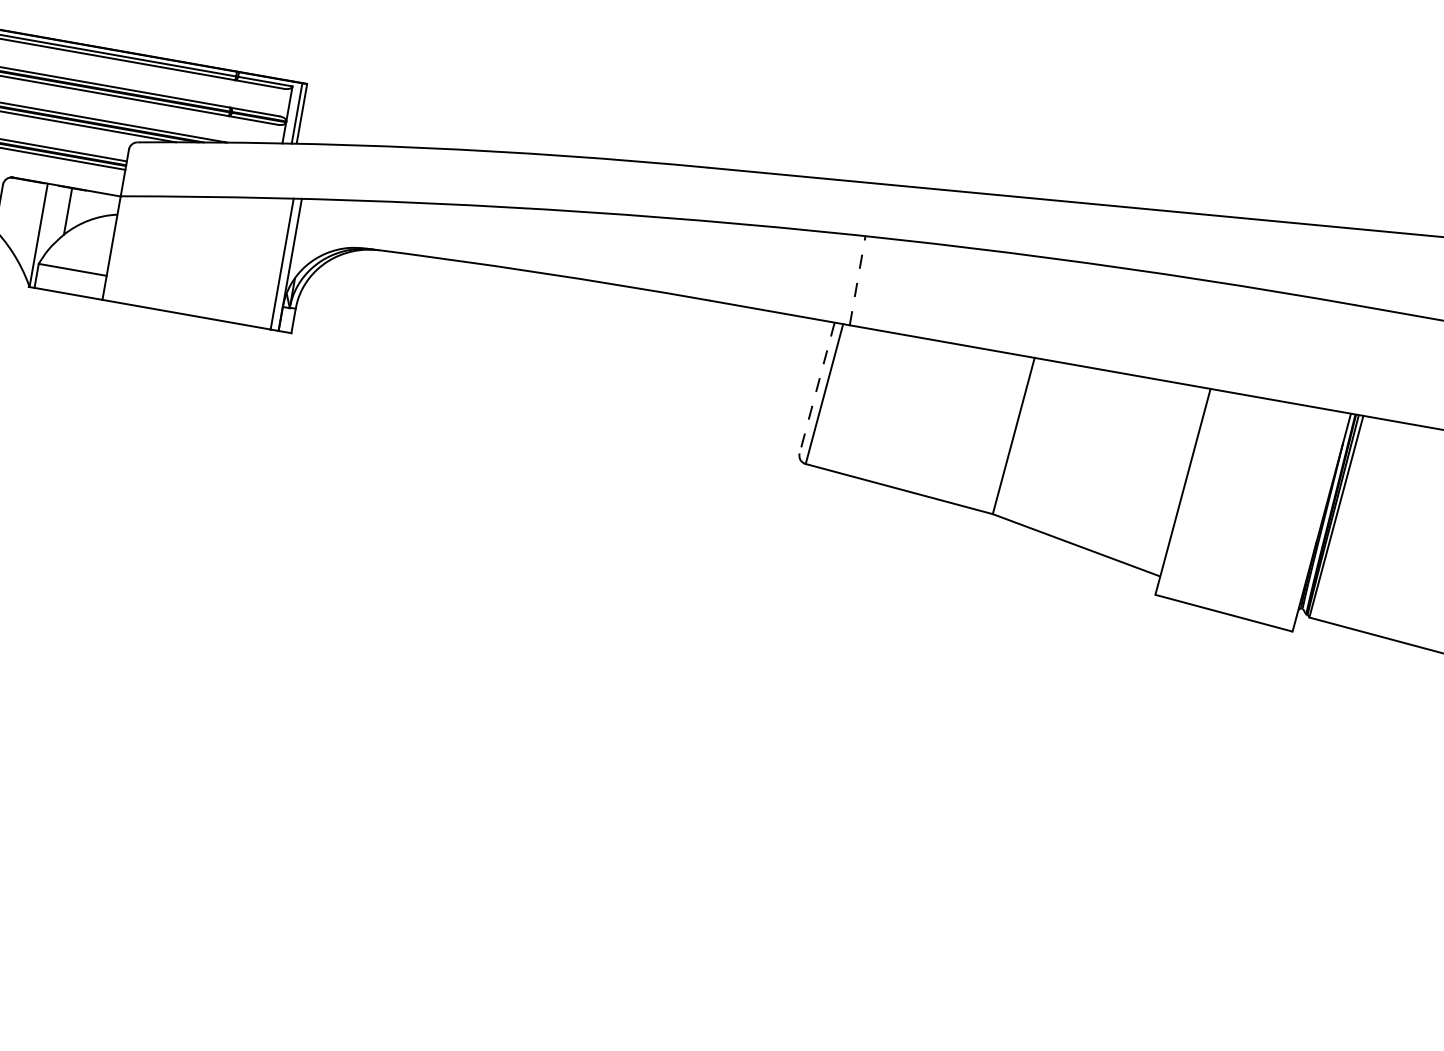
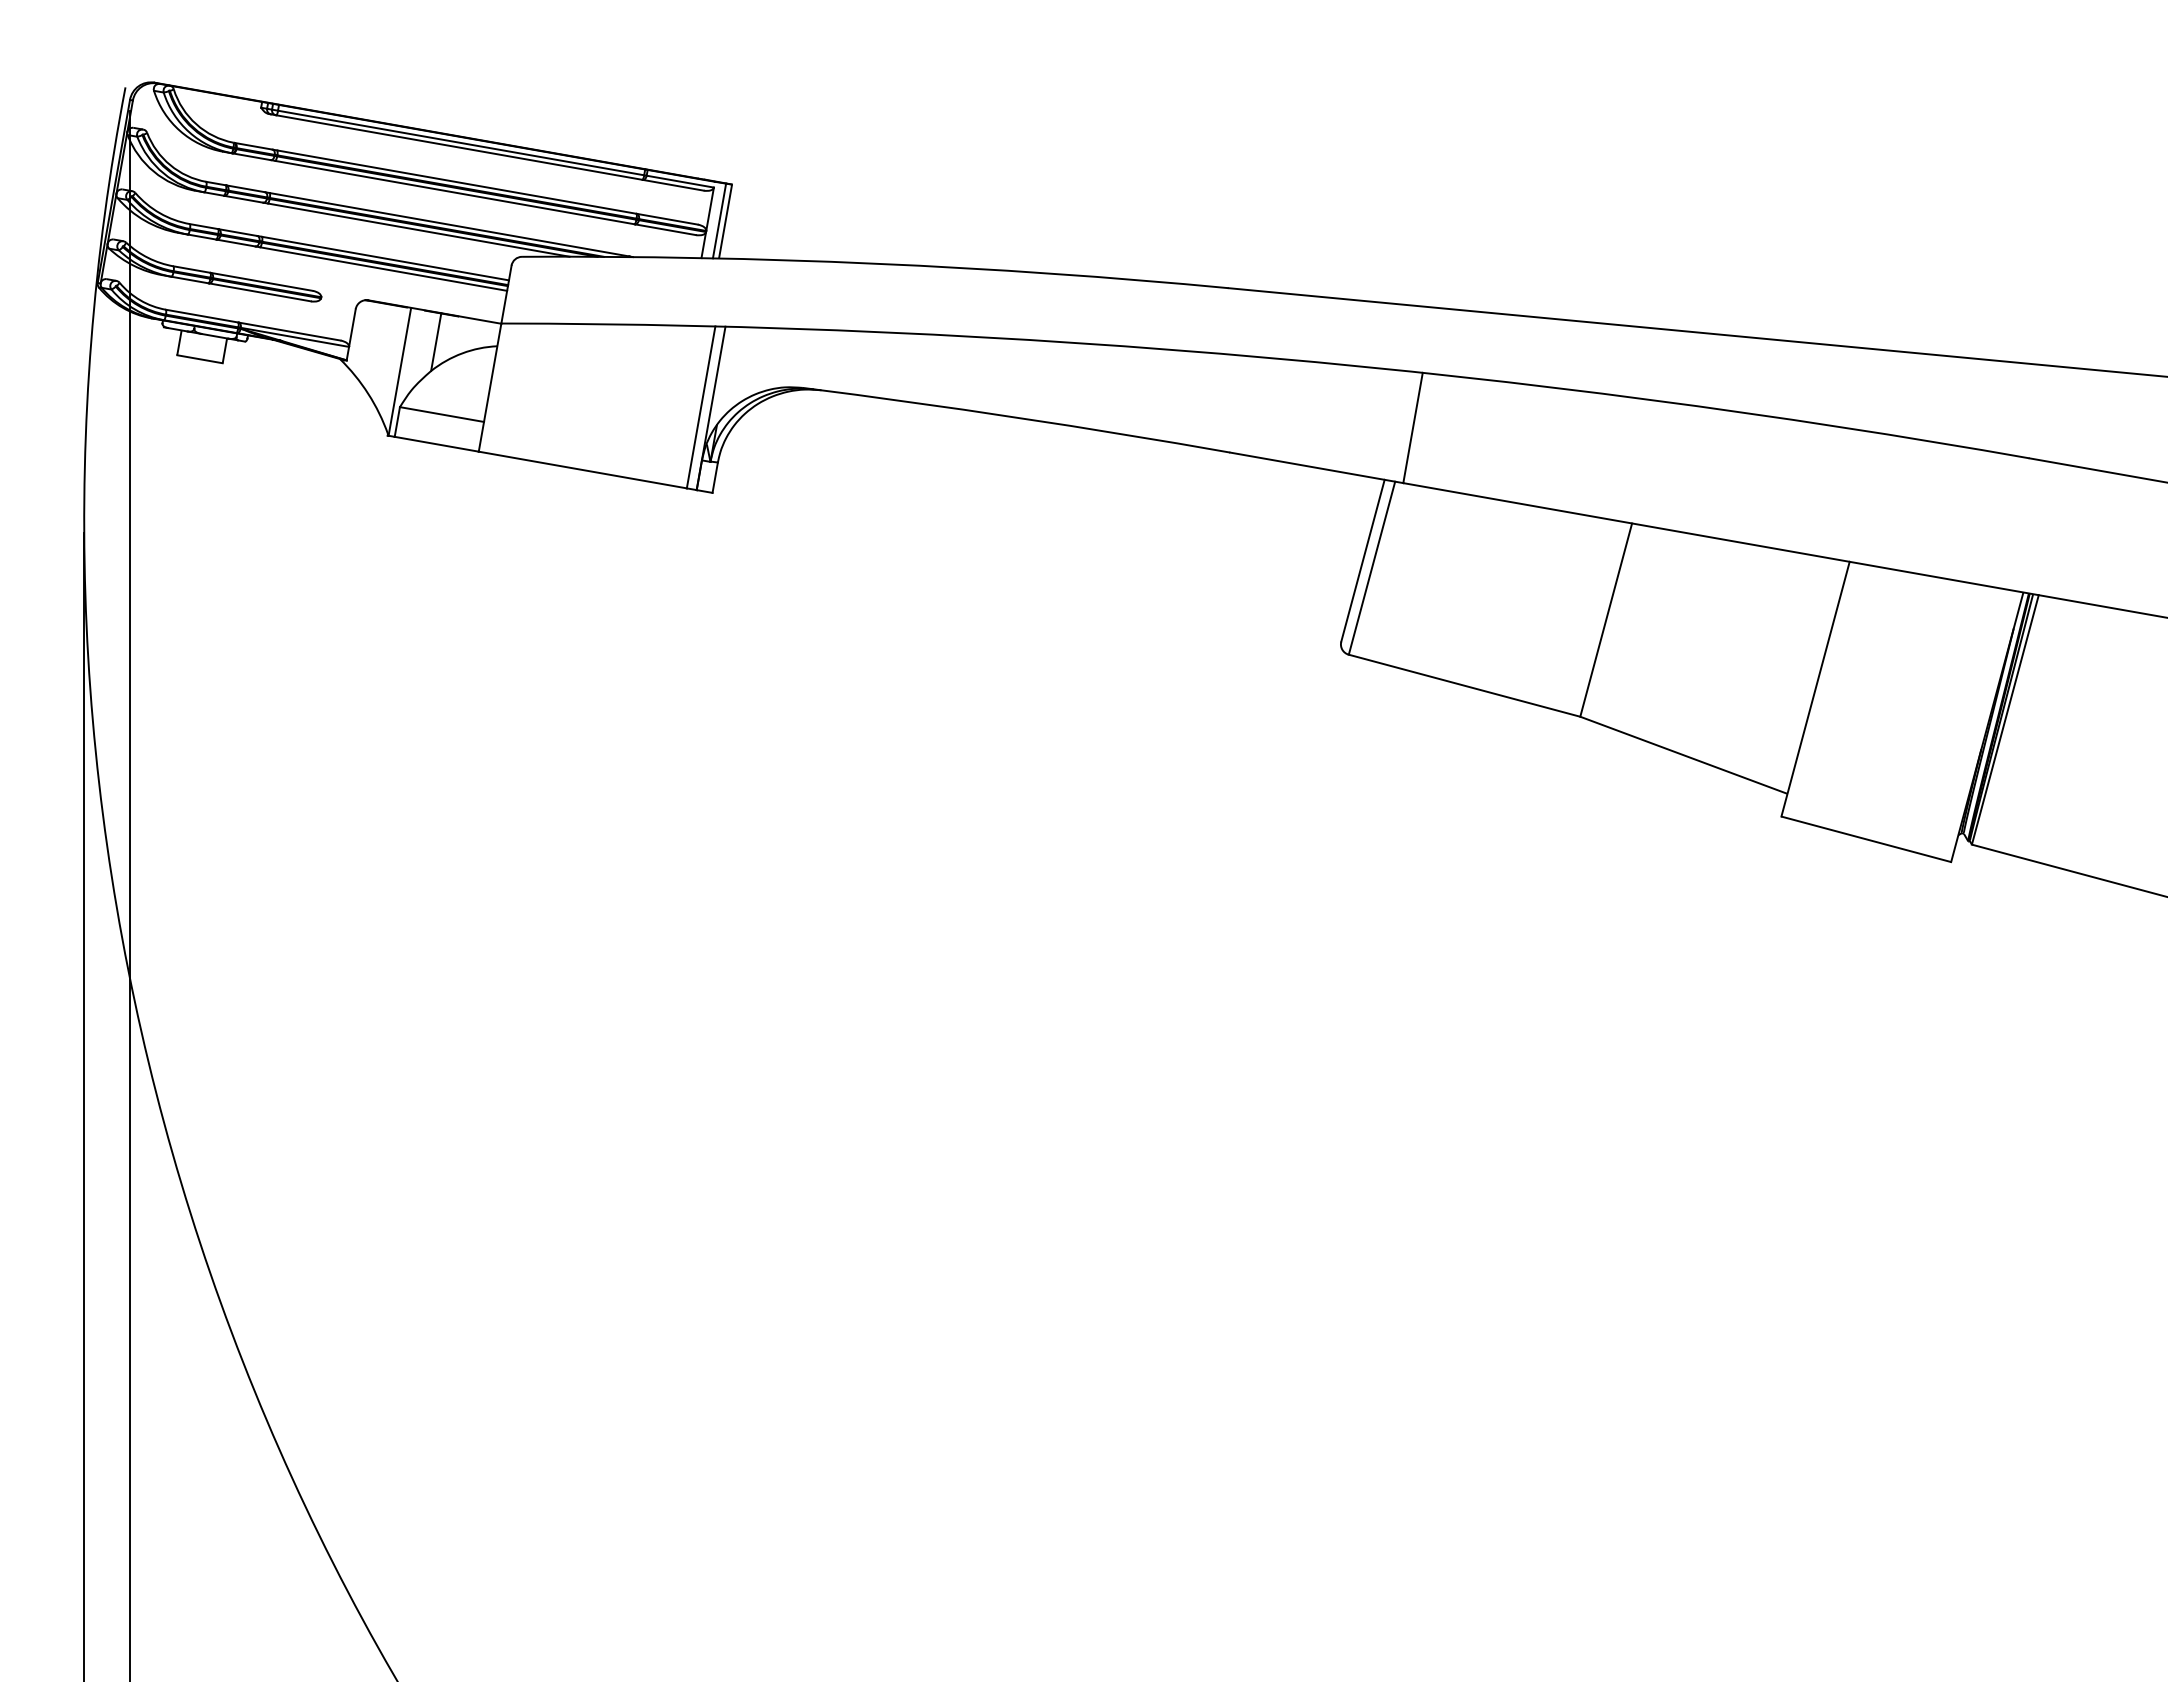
line: (858, 280) -> (1413, 427), dashed -> solid
line: (816, 387) -> (1362, 560), dashed -> solid

